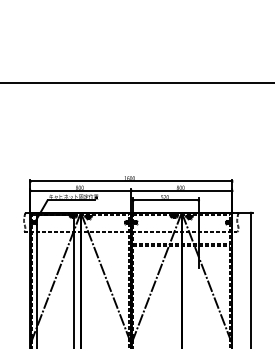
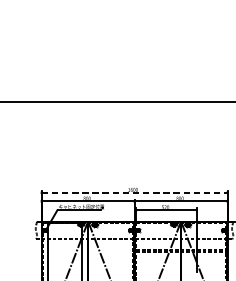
line: (131, 181) -> (134, 192), solid -> dashed

